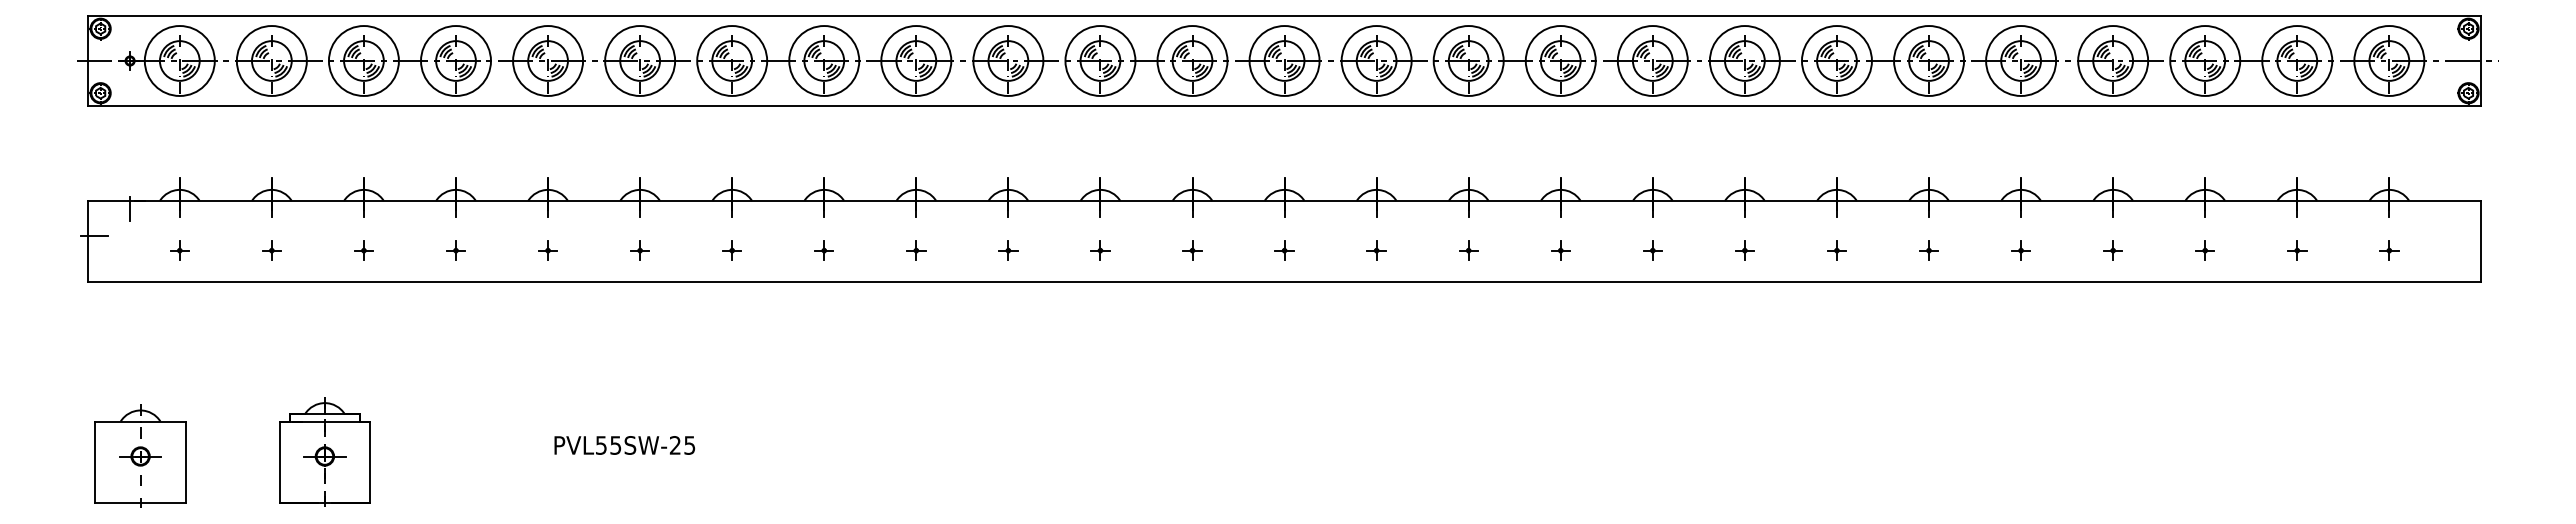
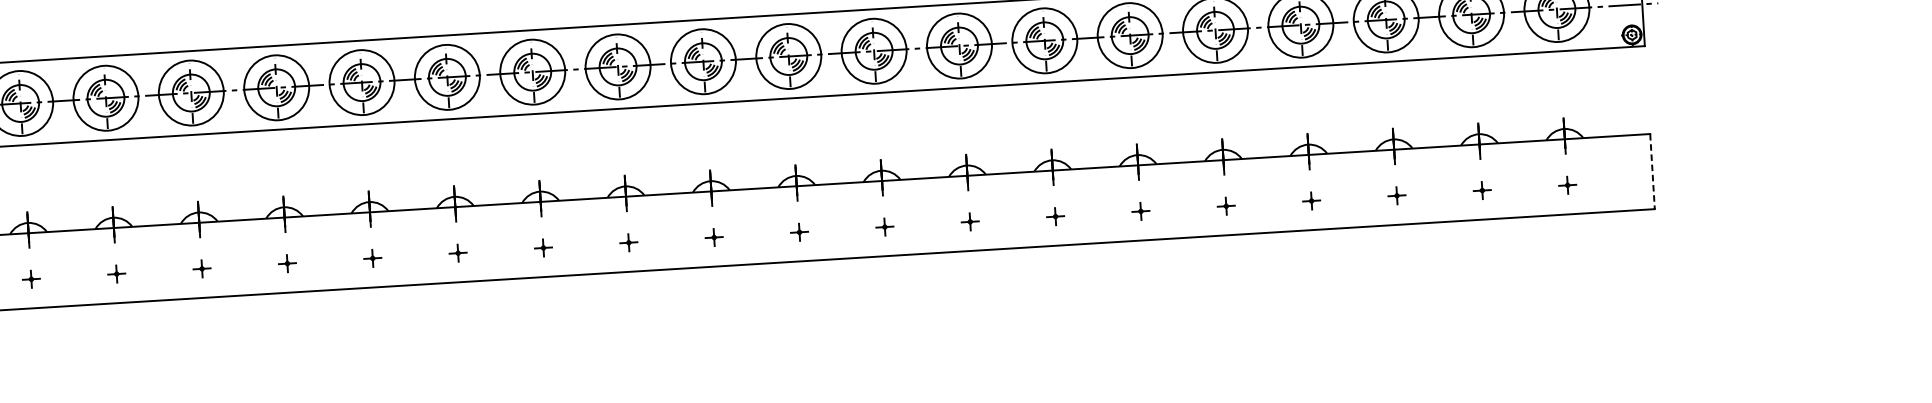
line: (2481, 241) -> (1652, 171), solid -> dashed

